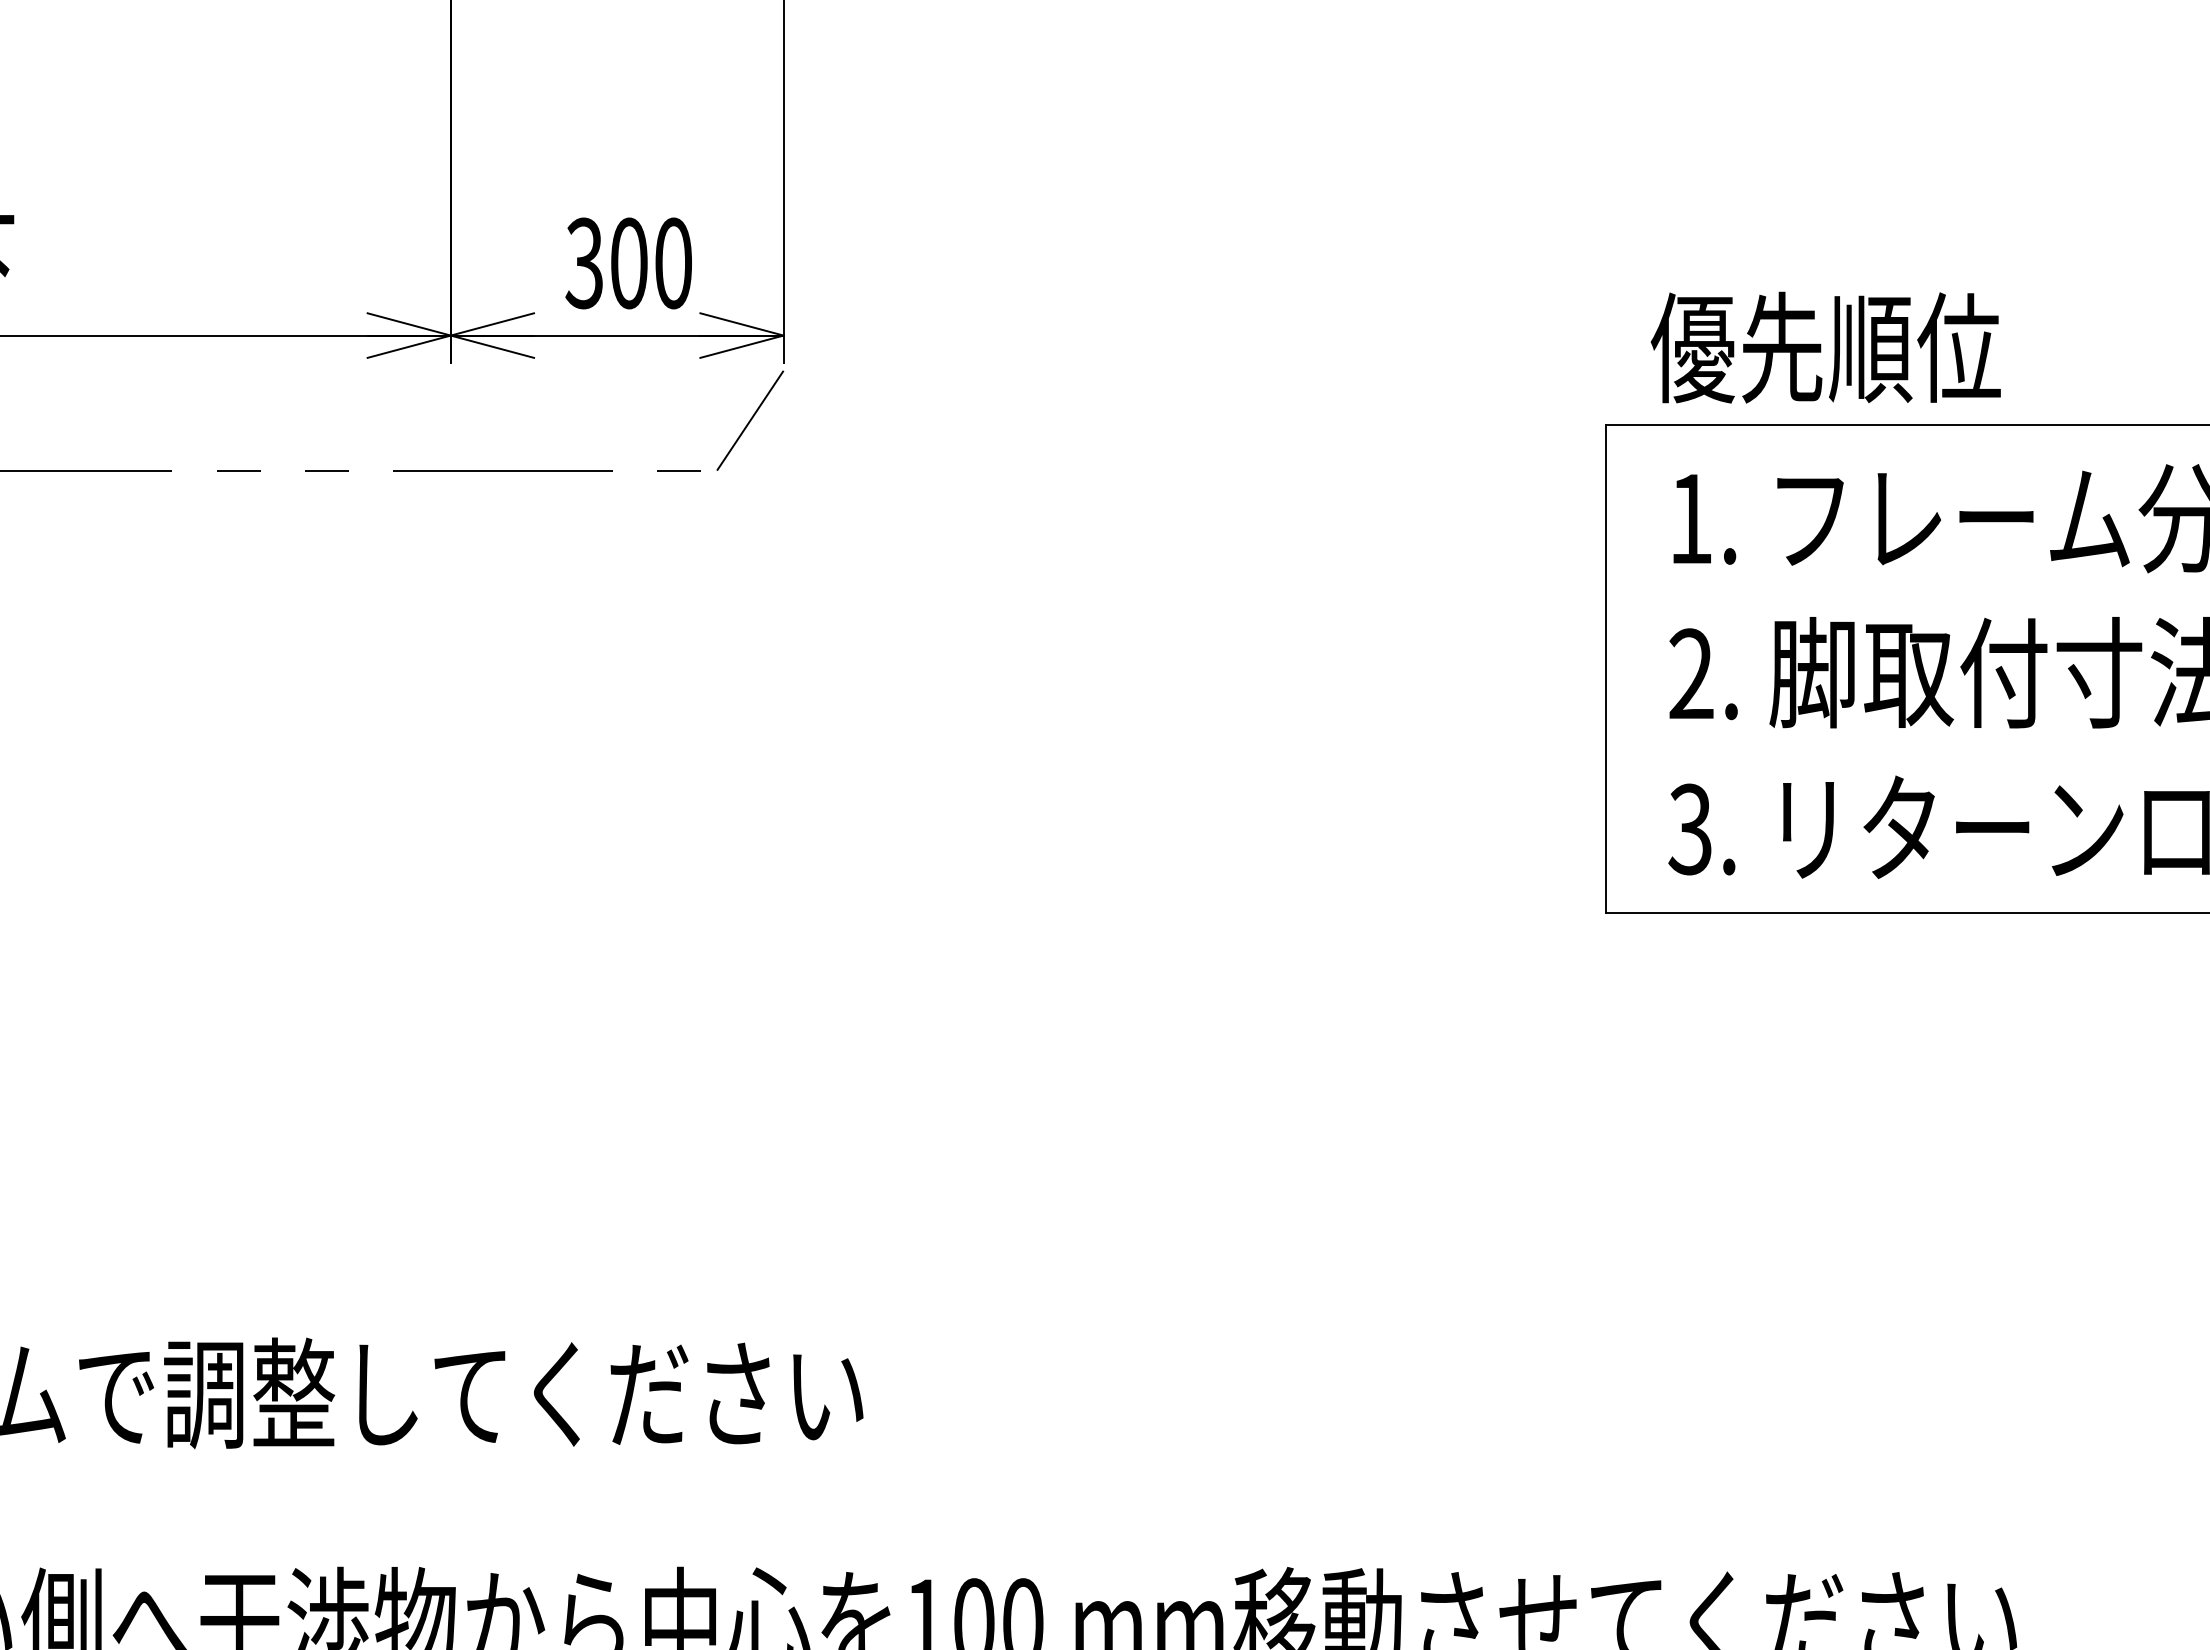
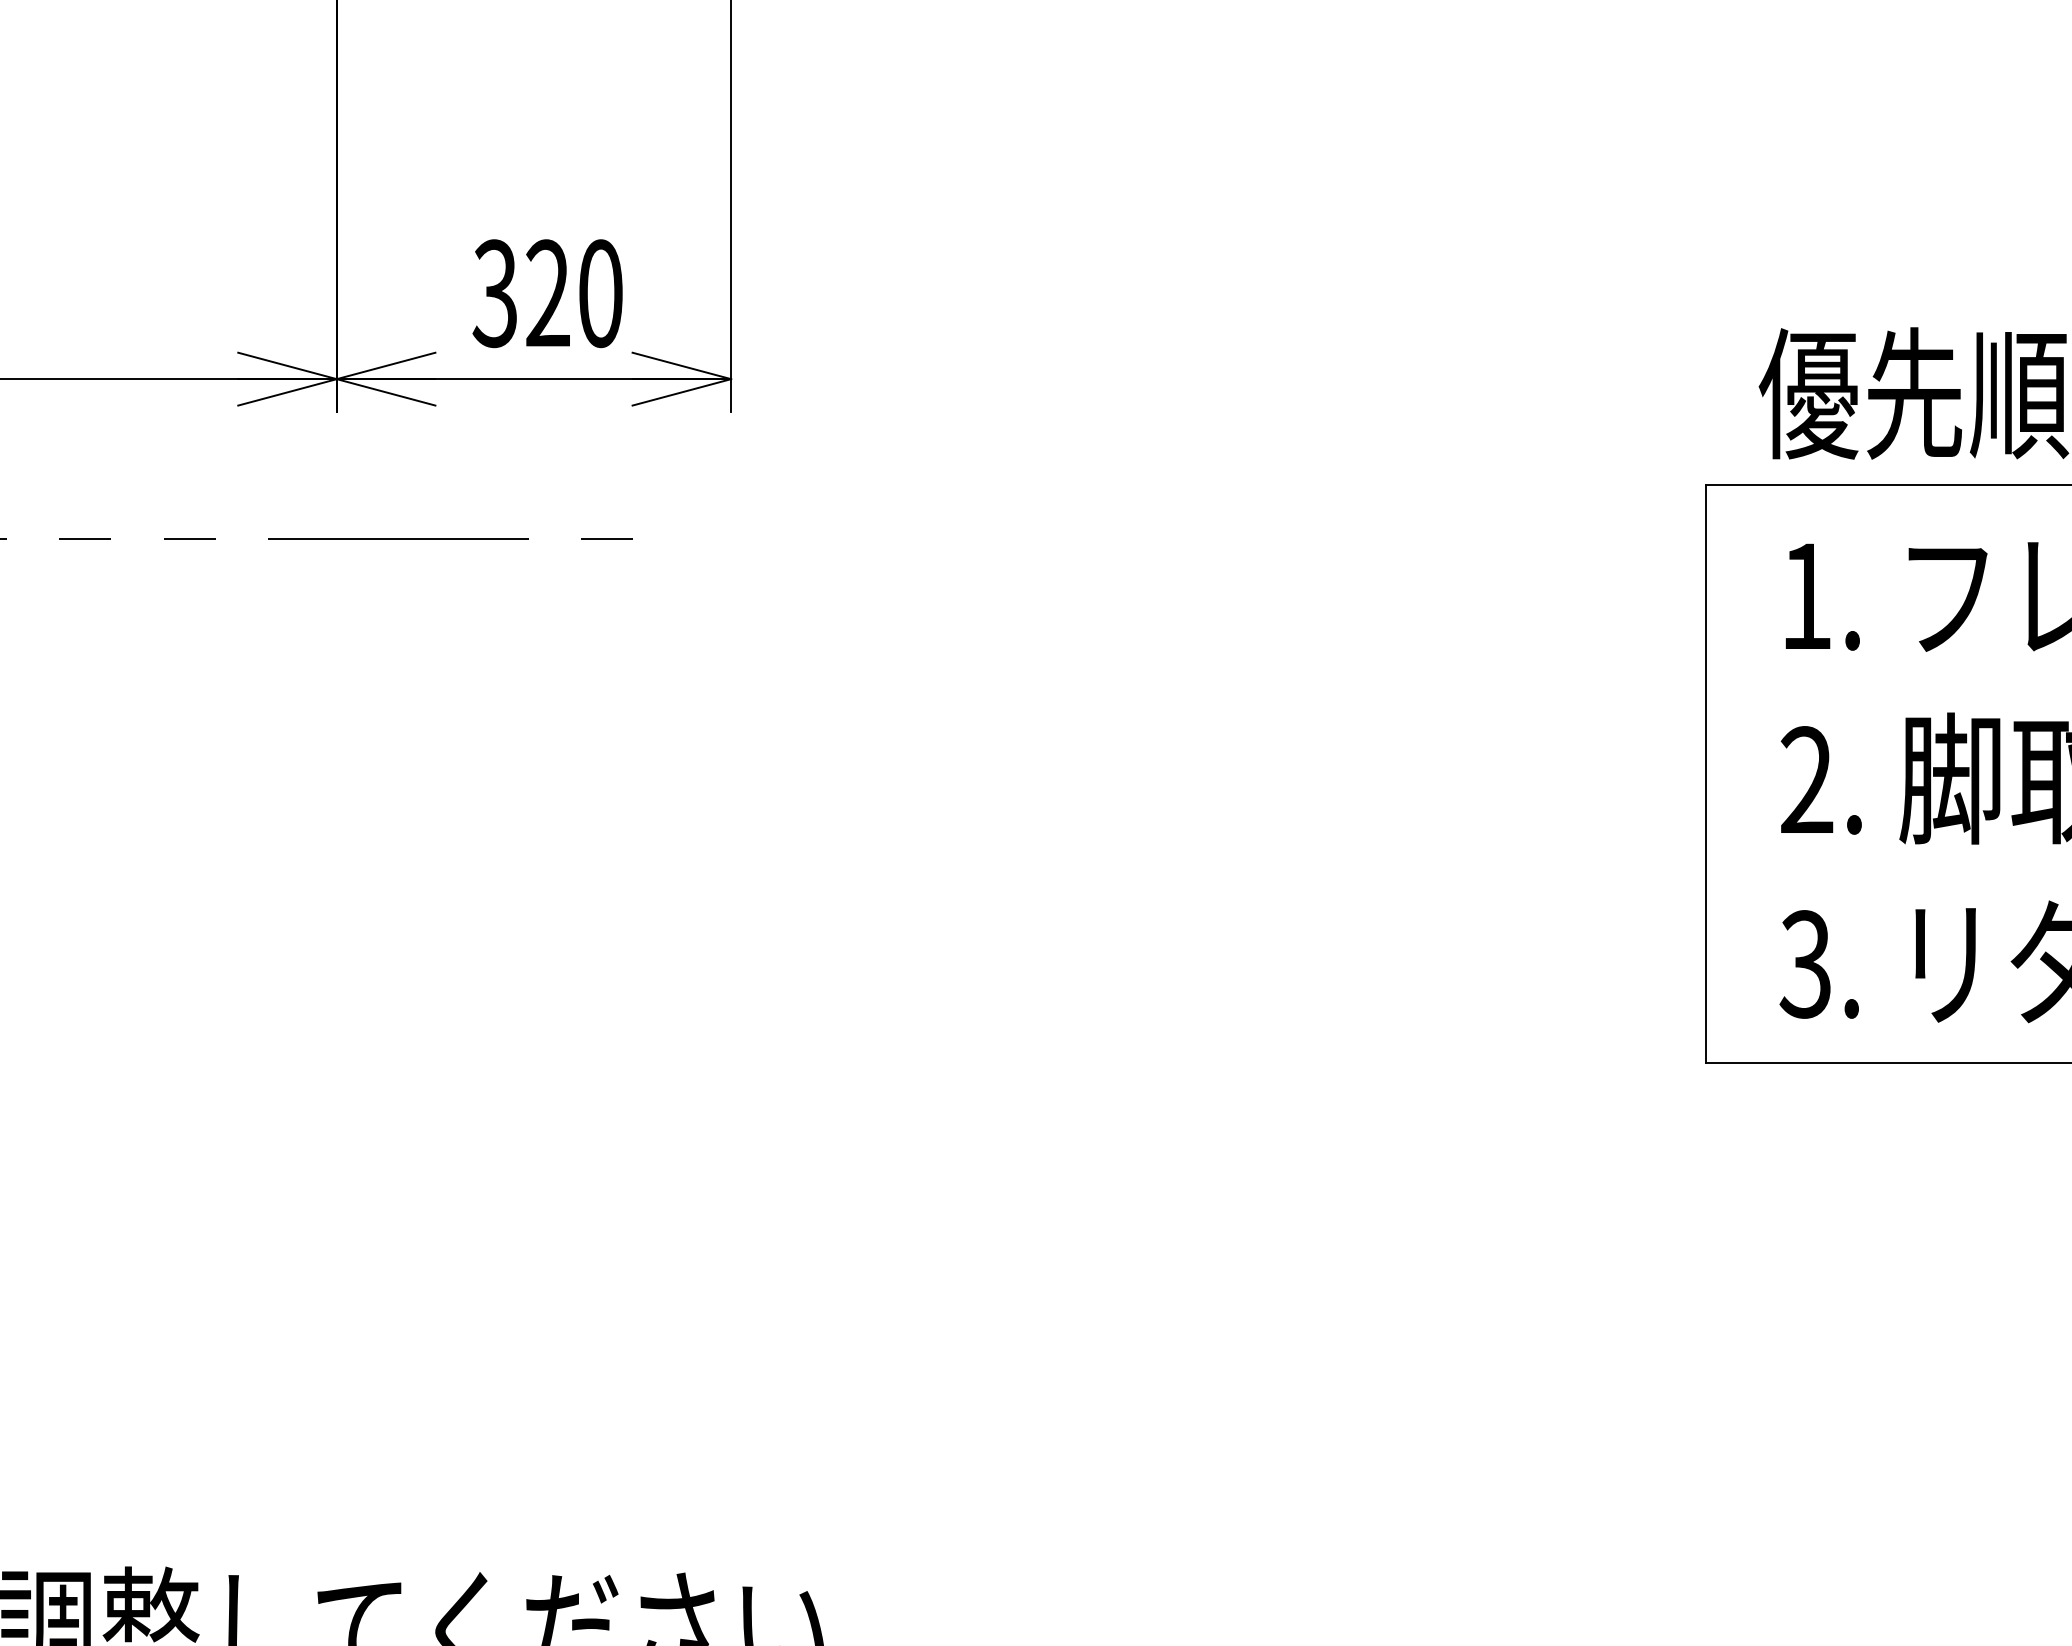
text: (628, 263) -> (547, 293), 300 -> 320
line: (750, 420) -> (691, 479), removed

